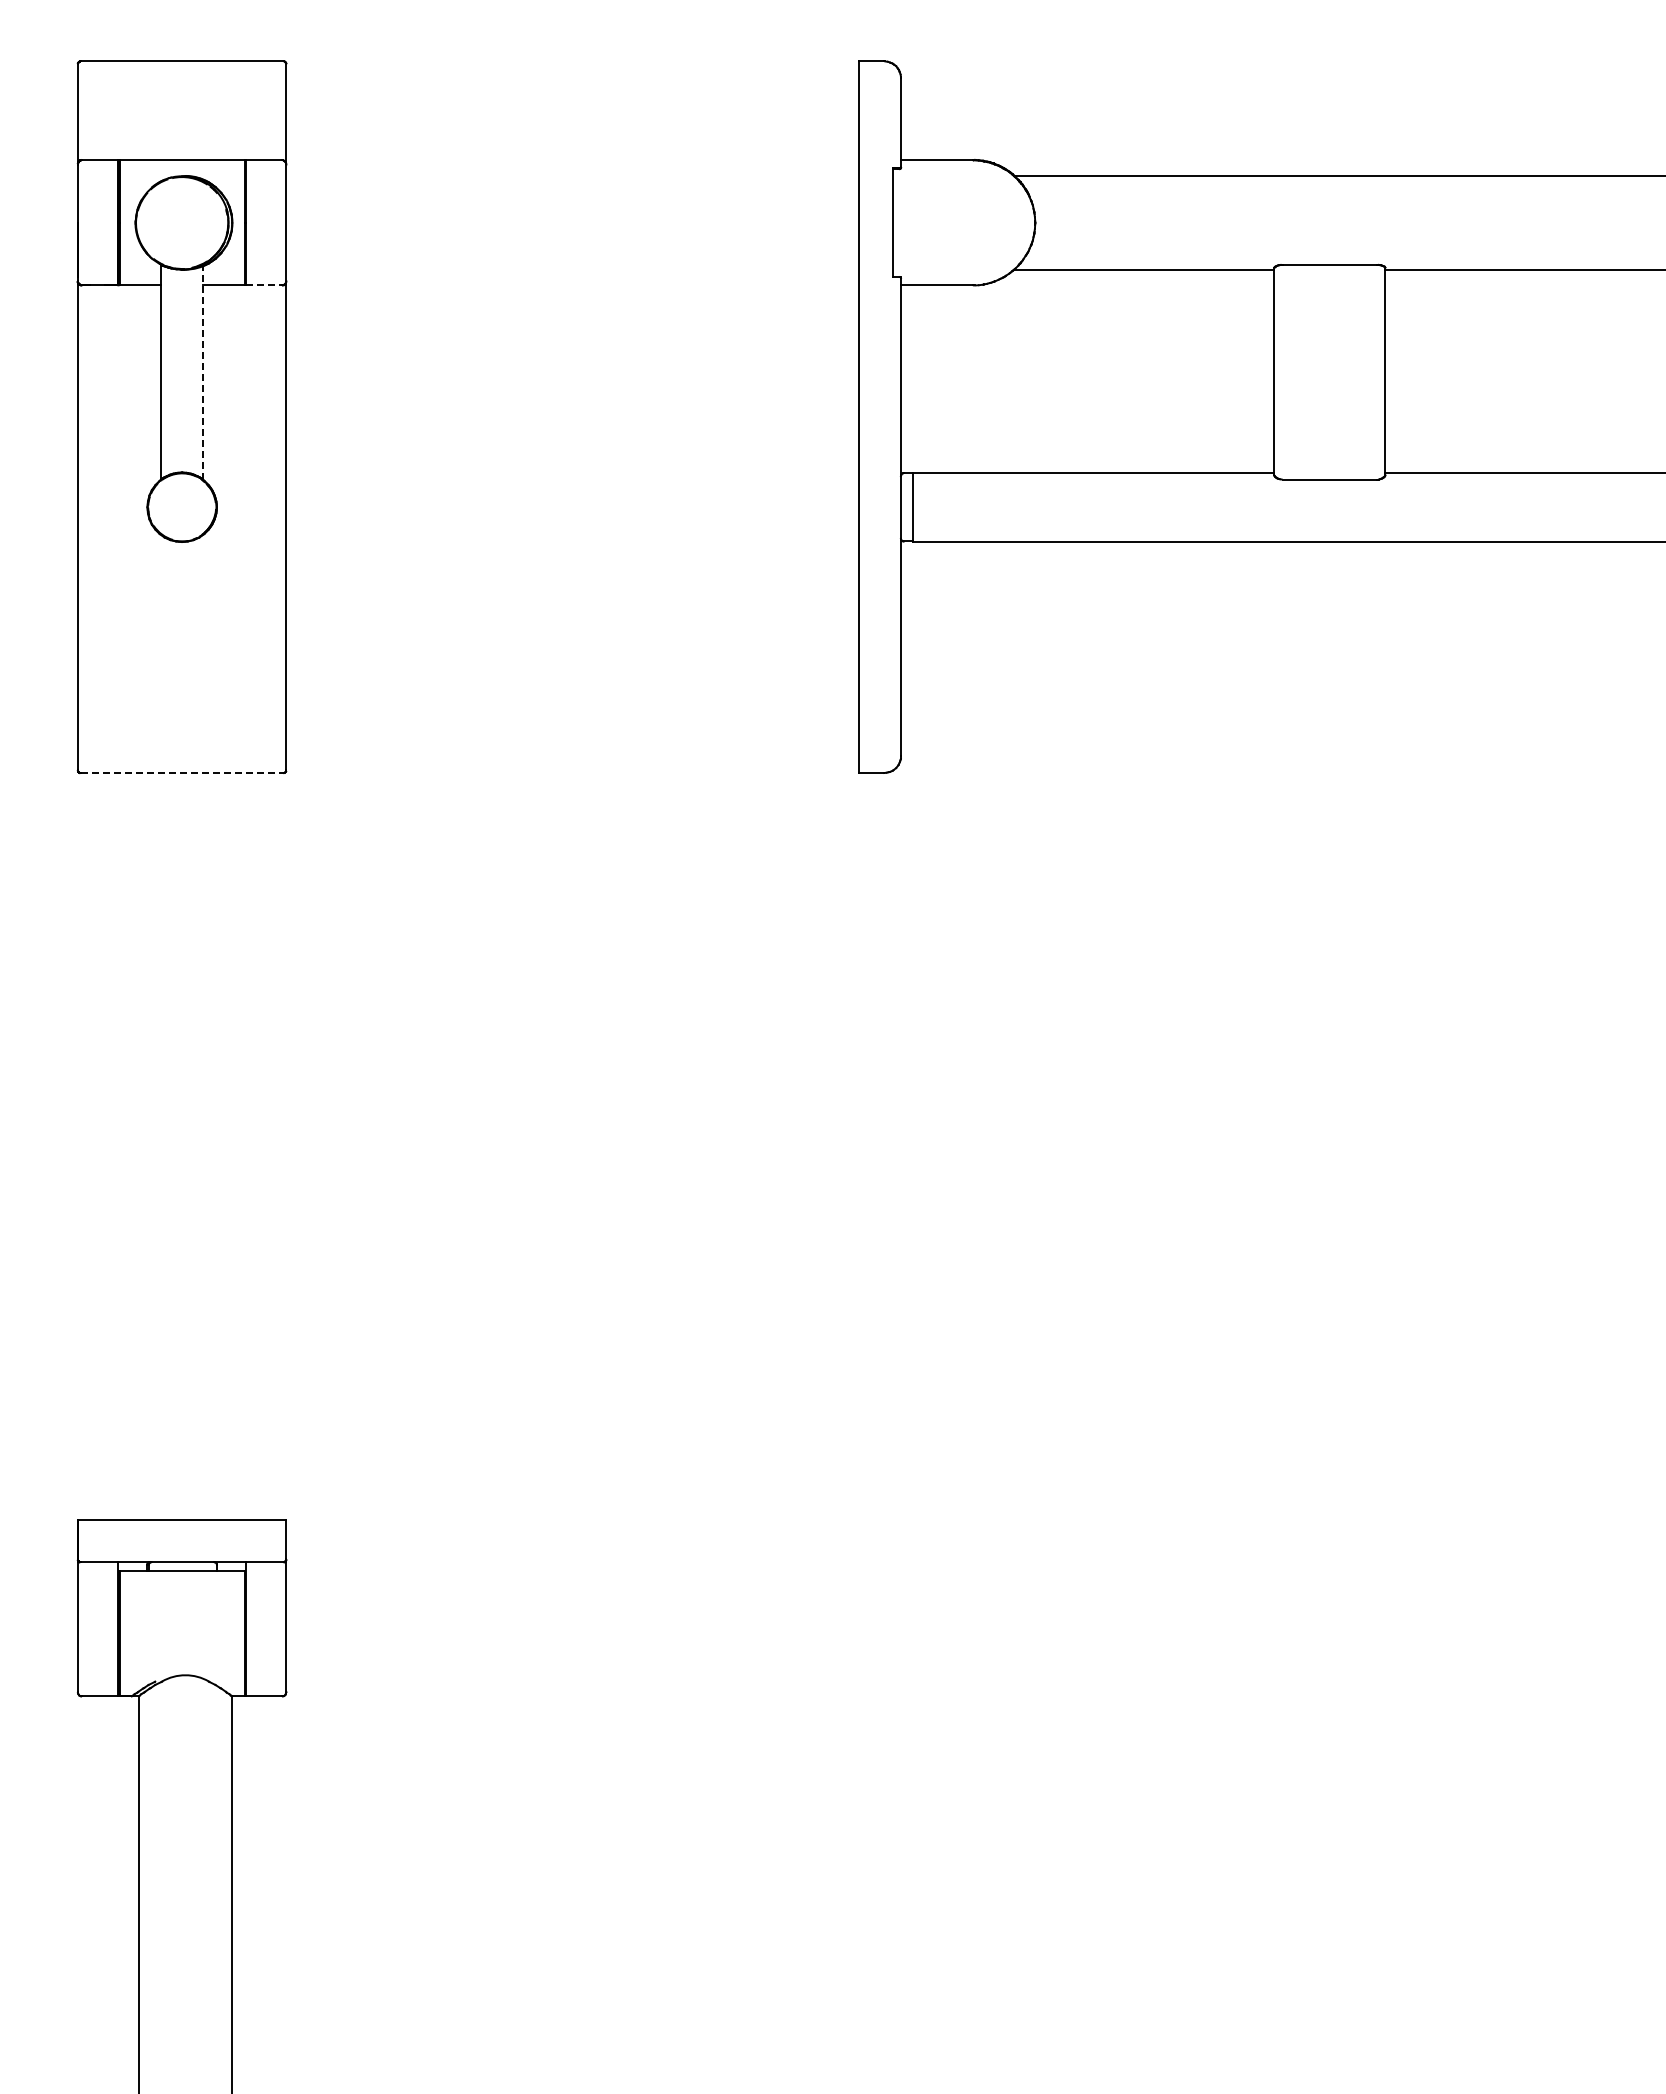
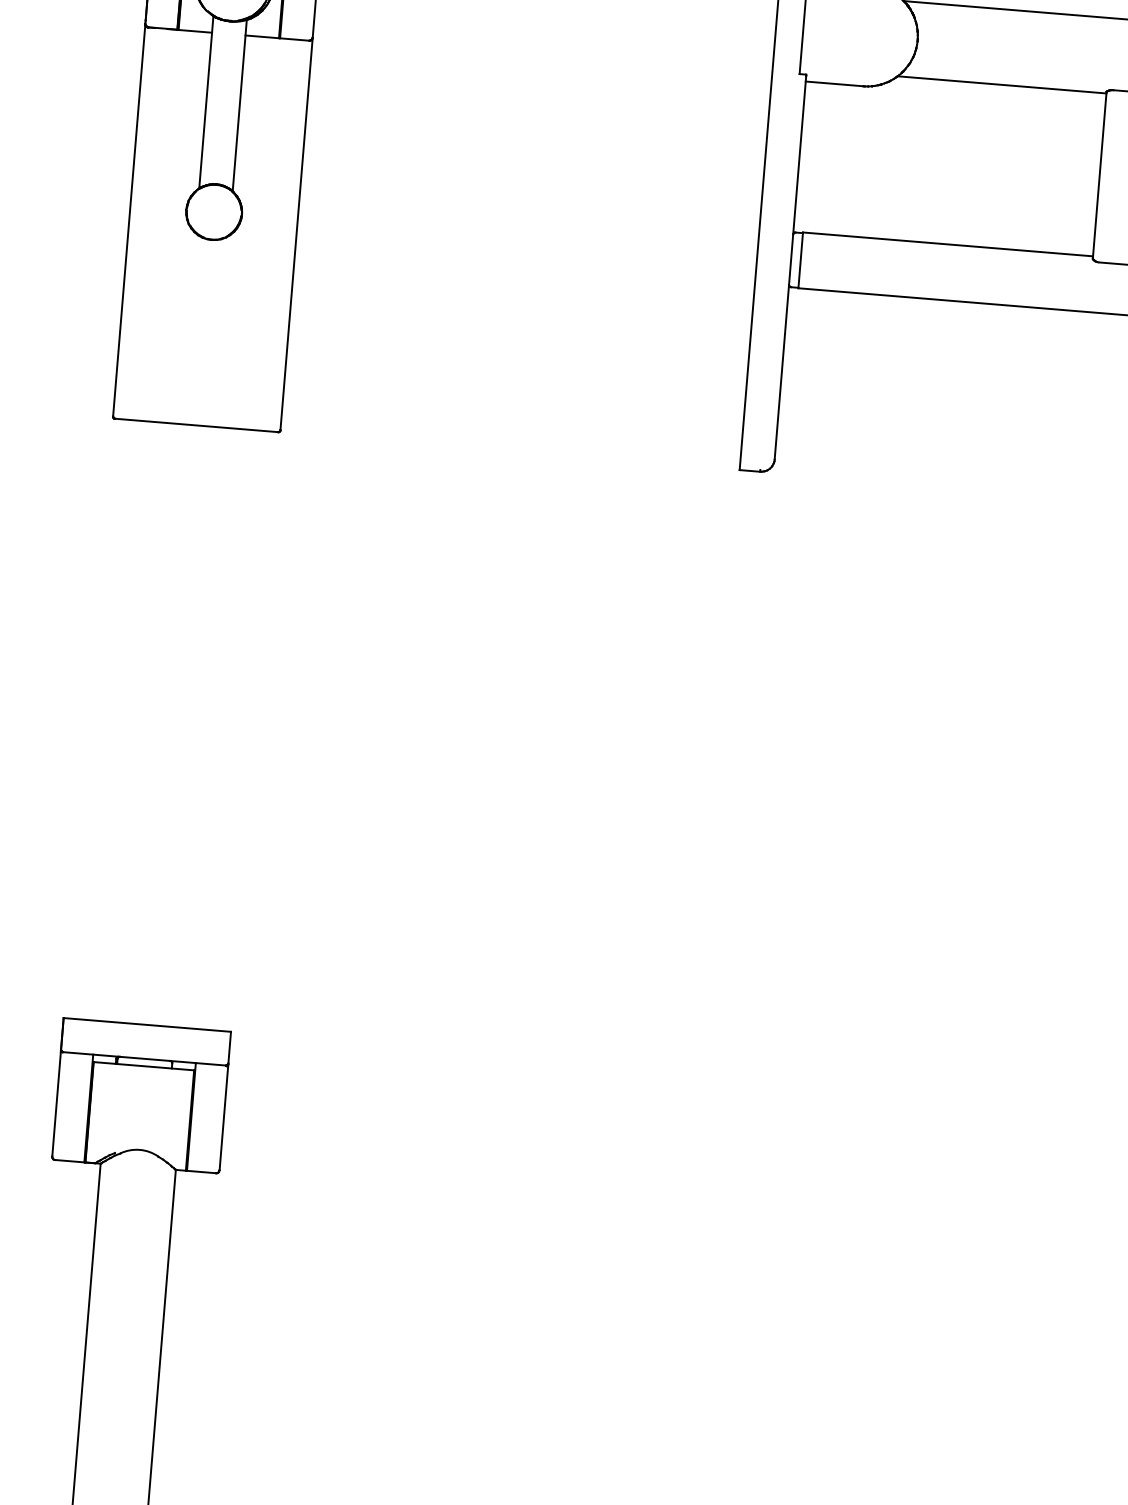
line: (264, 285) -> (294, 39), dashed -> solid
line: (203, 372) -> (240, 105), dashed -> solid
line: (182, 773) -> (196, 425), dashed -> solid

